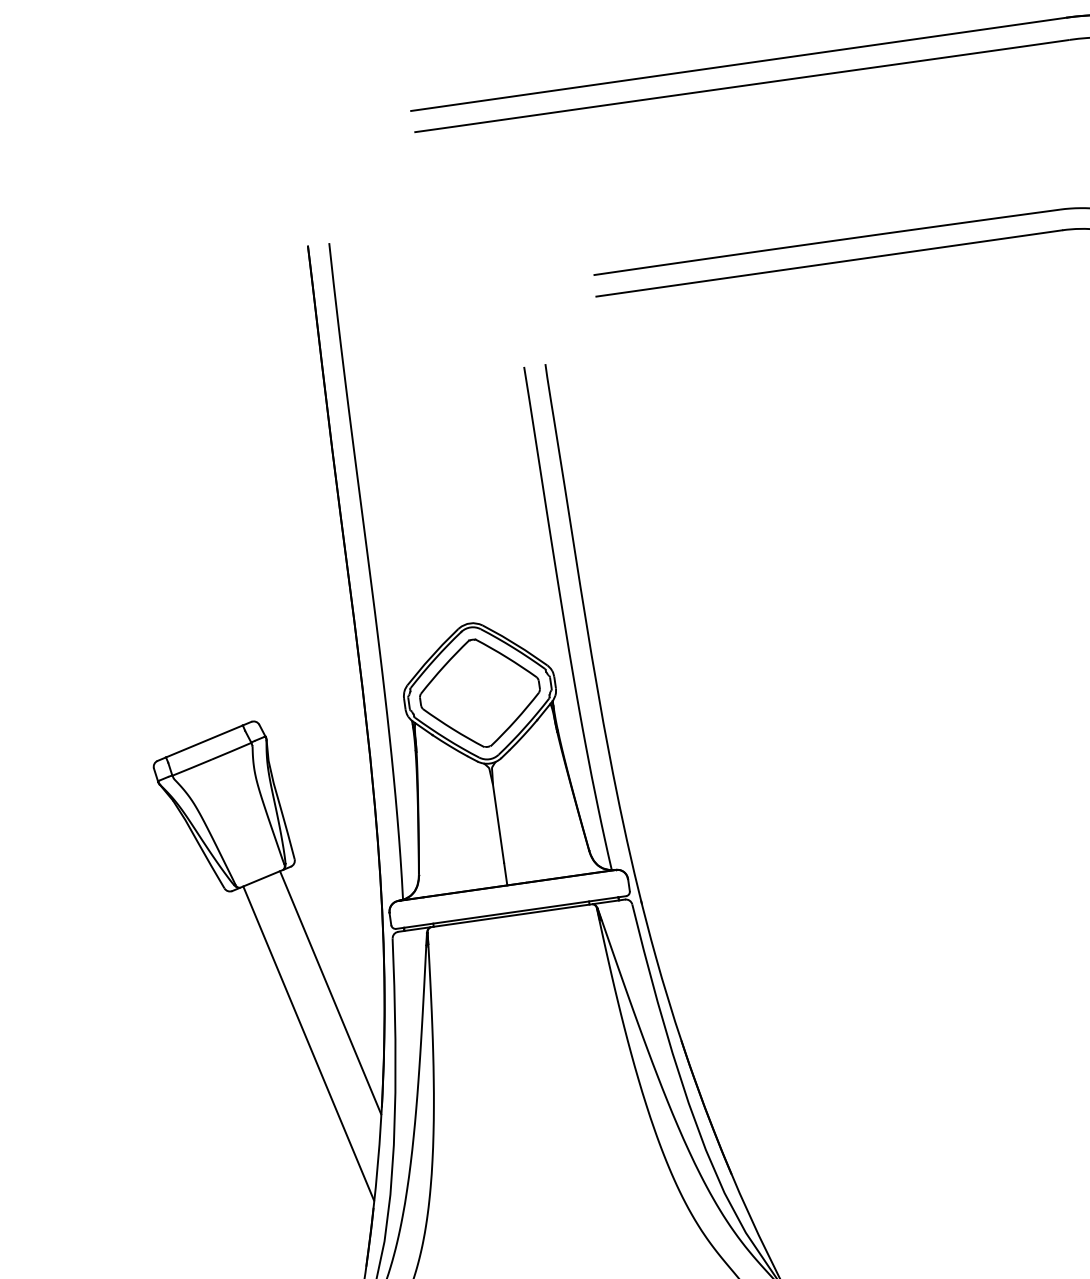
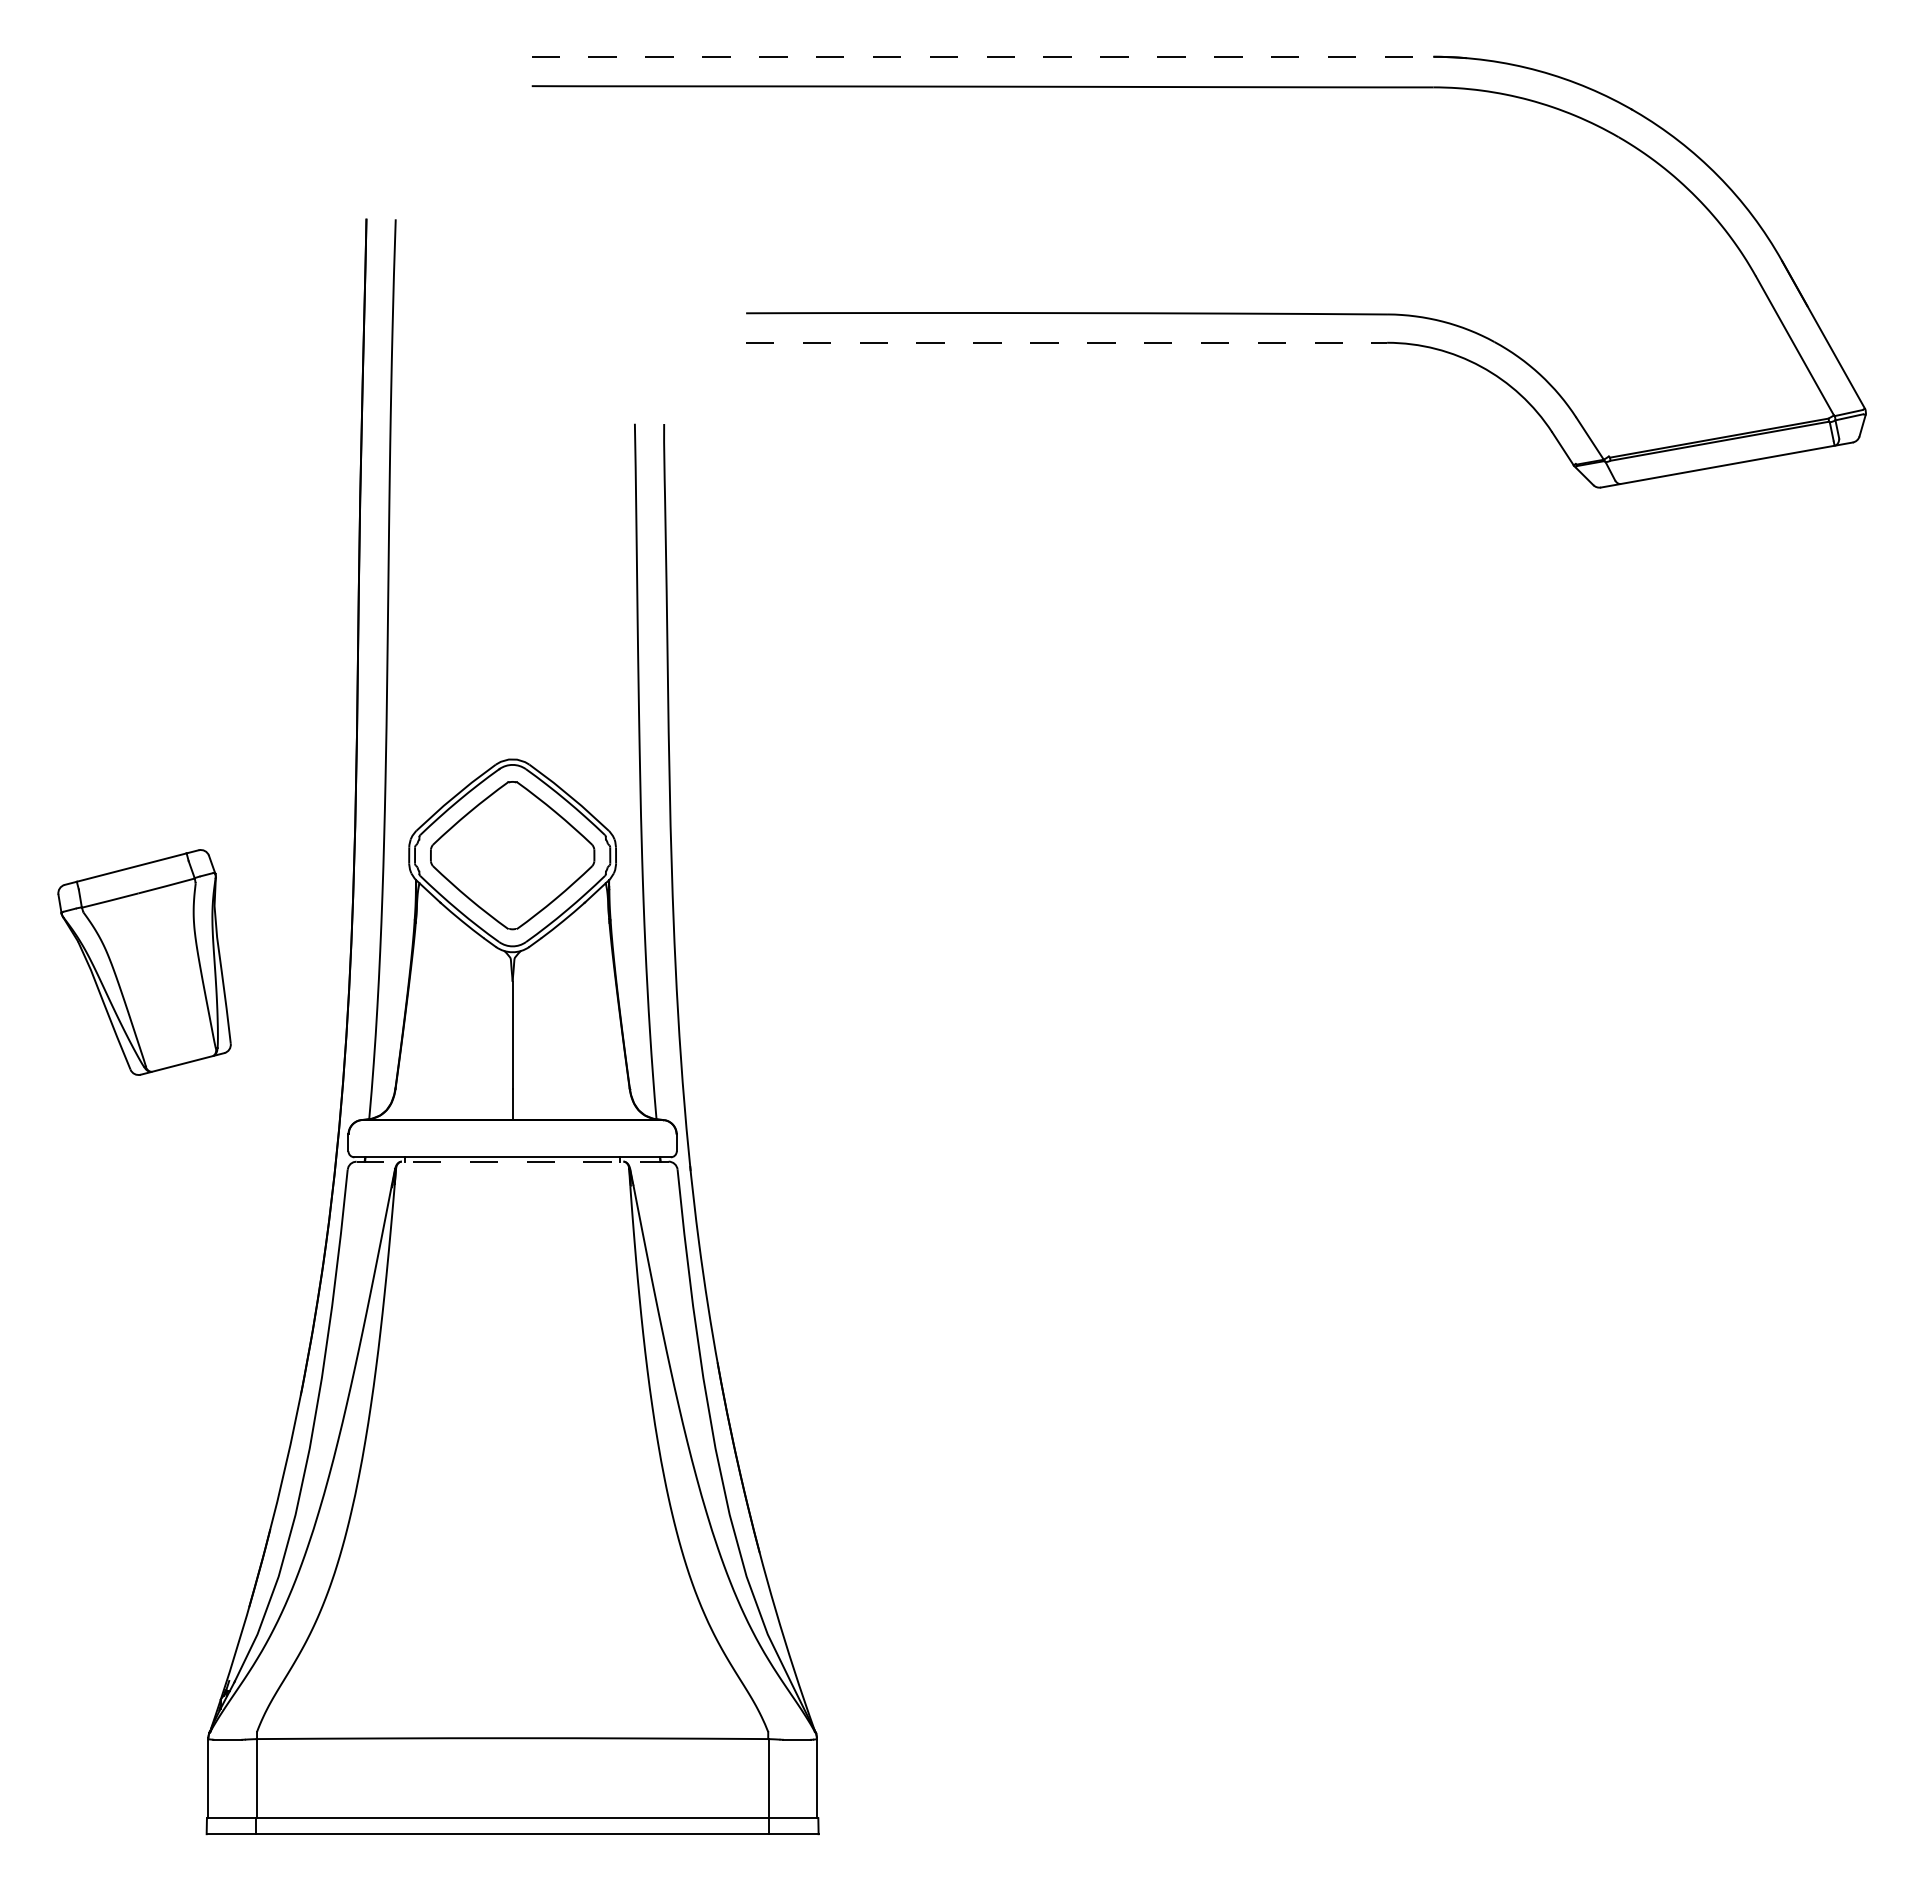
line: (738, 64) -> (982, 56), solid -> dashed
line: (829, 263) -> (1066, 342), solid -> dashed
line: (511, 915) -> (512, 1161), solid -> dashed
line: (330, 992) -> (253, 1230), removed
line: (308, 1043) -> (214, 1294), removed

